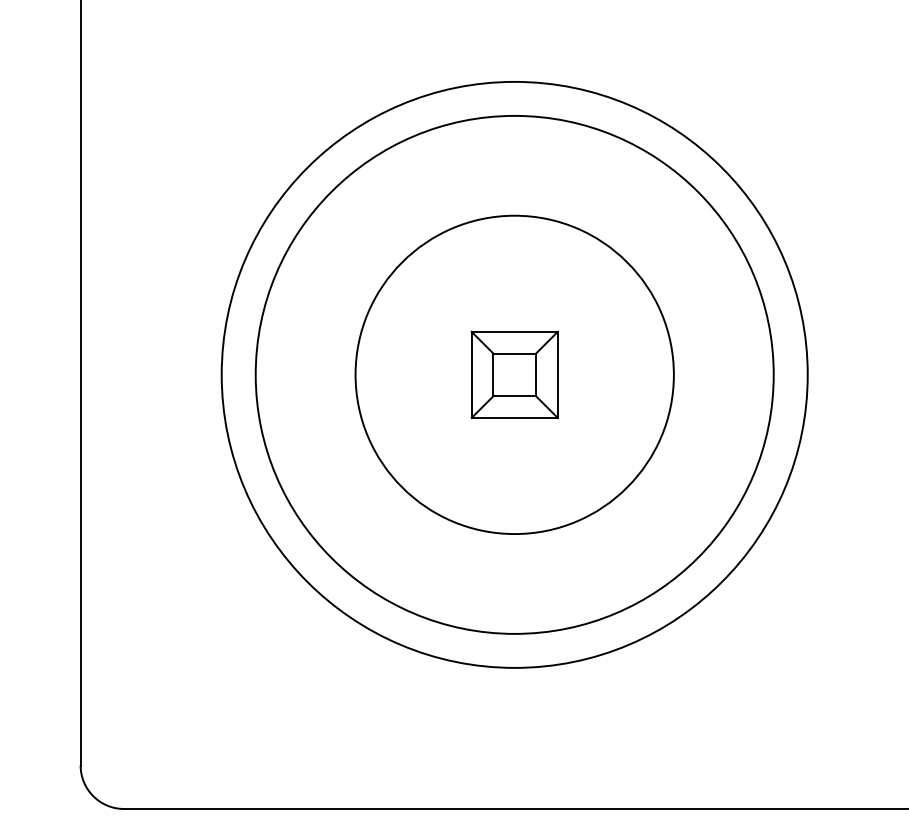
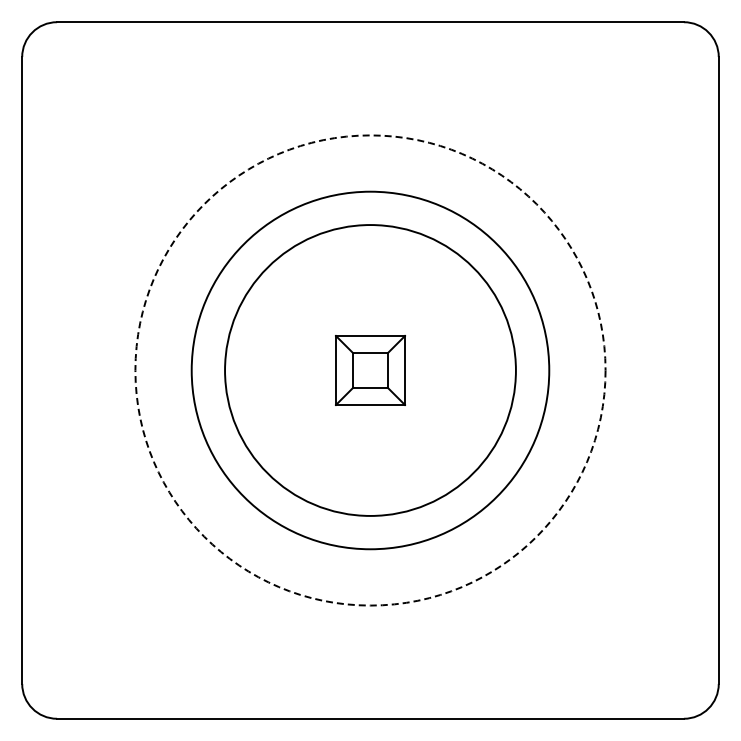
circle: (514, 374) -> (370, 370), size x0.7
circle: (514, 374) -> (370, 370), size x1.4
circle: (514, 374) -> (370, 370), solid -> dashed

